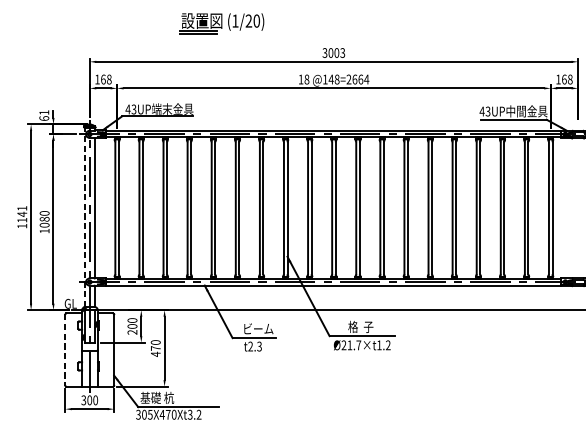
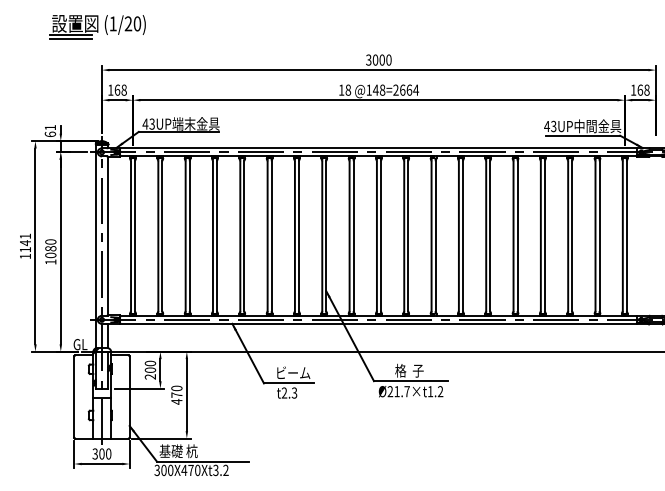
part: (221, 24) -> (97, 27), moved
text: (342, 52) -> (388, 59), 3003 -> 3000
line: (84, 217) -> (96, 246), dashed -> solid
line: (65, 349) -> (74, 396), dashed -> solid
text: (150, 414) -> (170, 469), 305X470Xt3.2 -> 300X470Xt3.2

